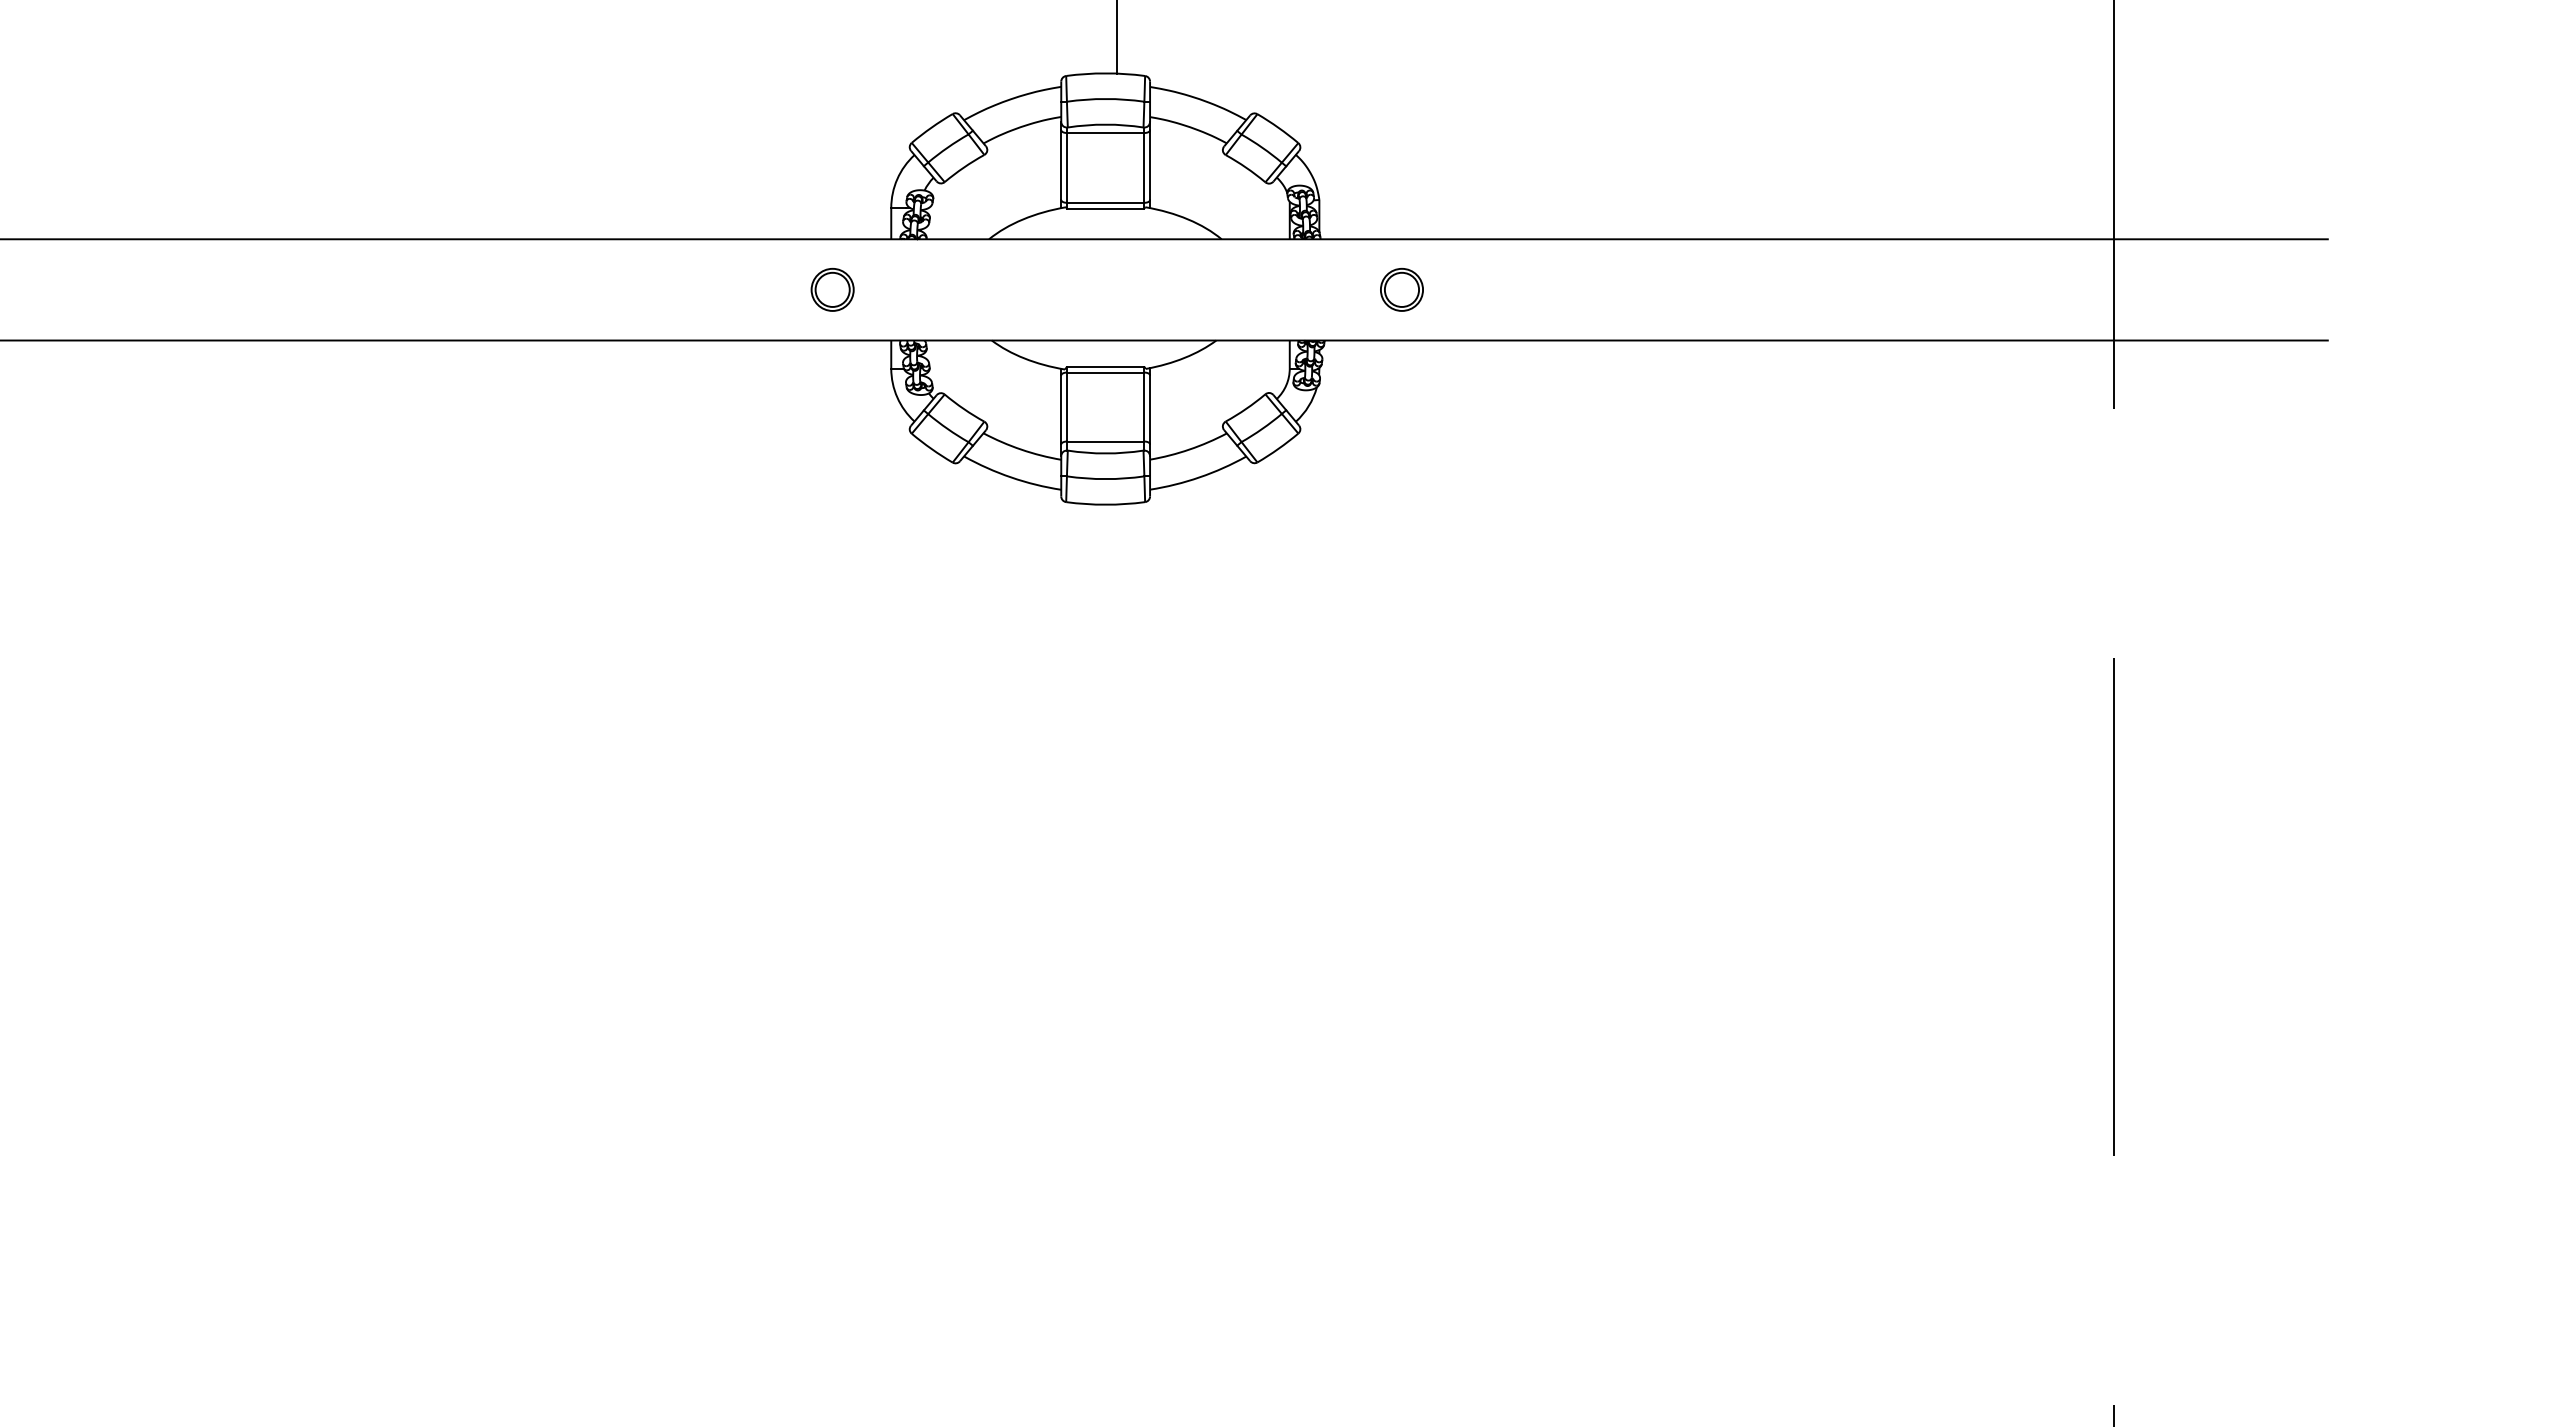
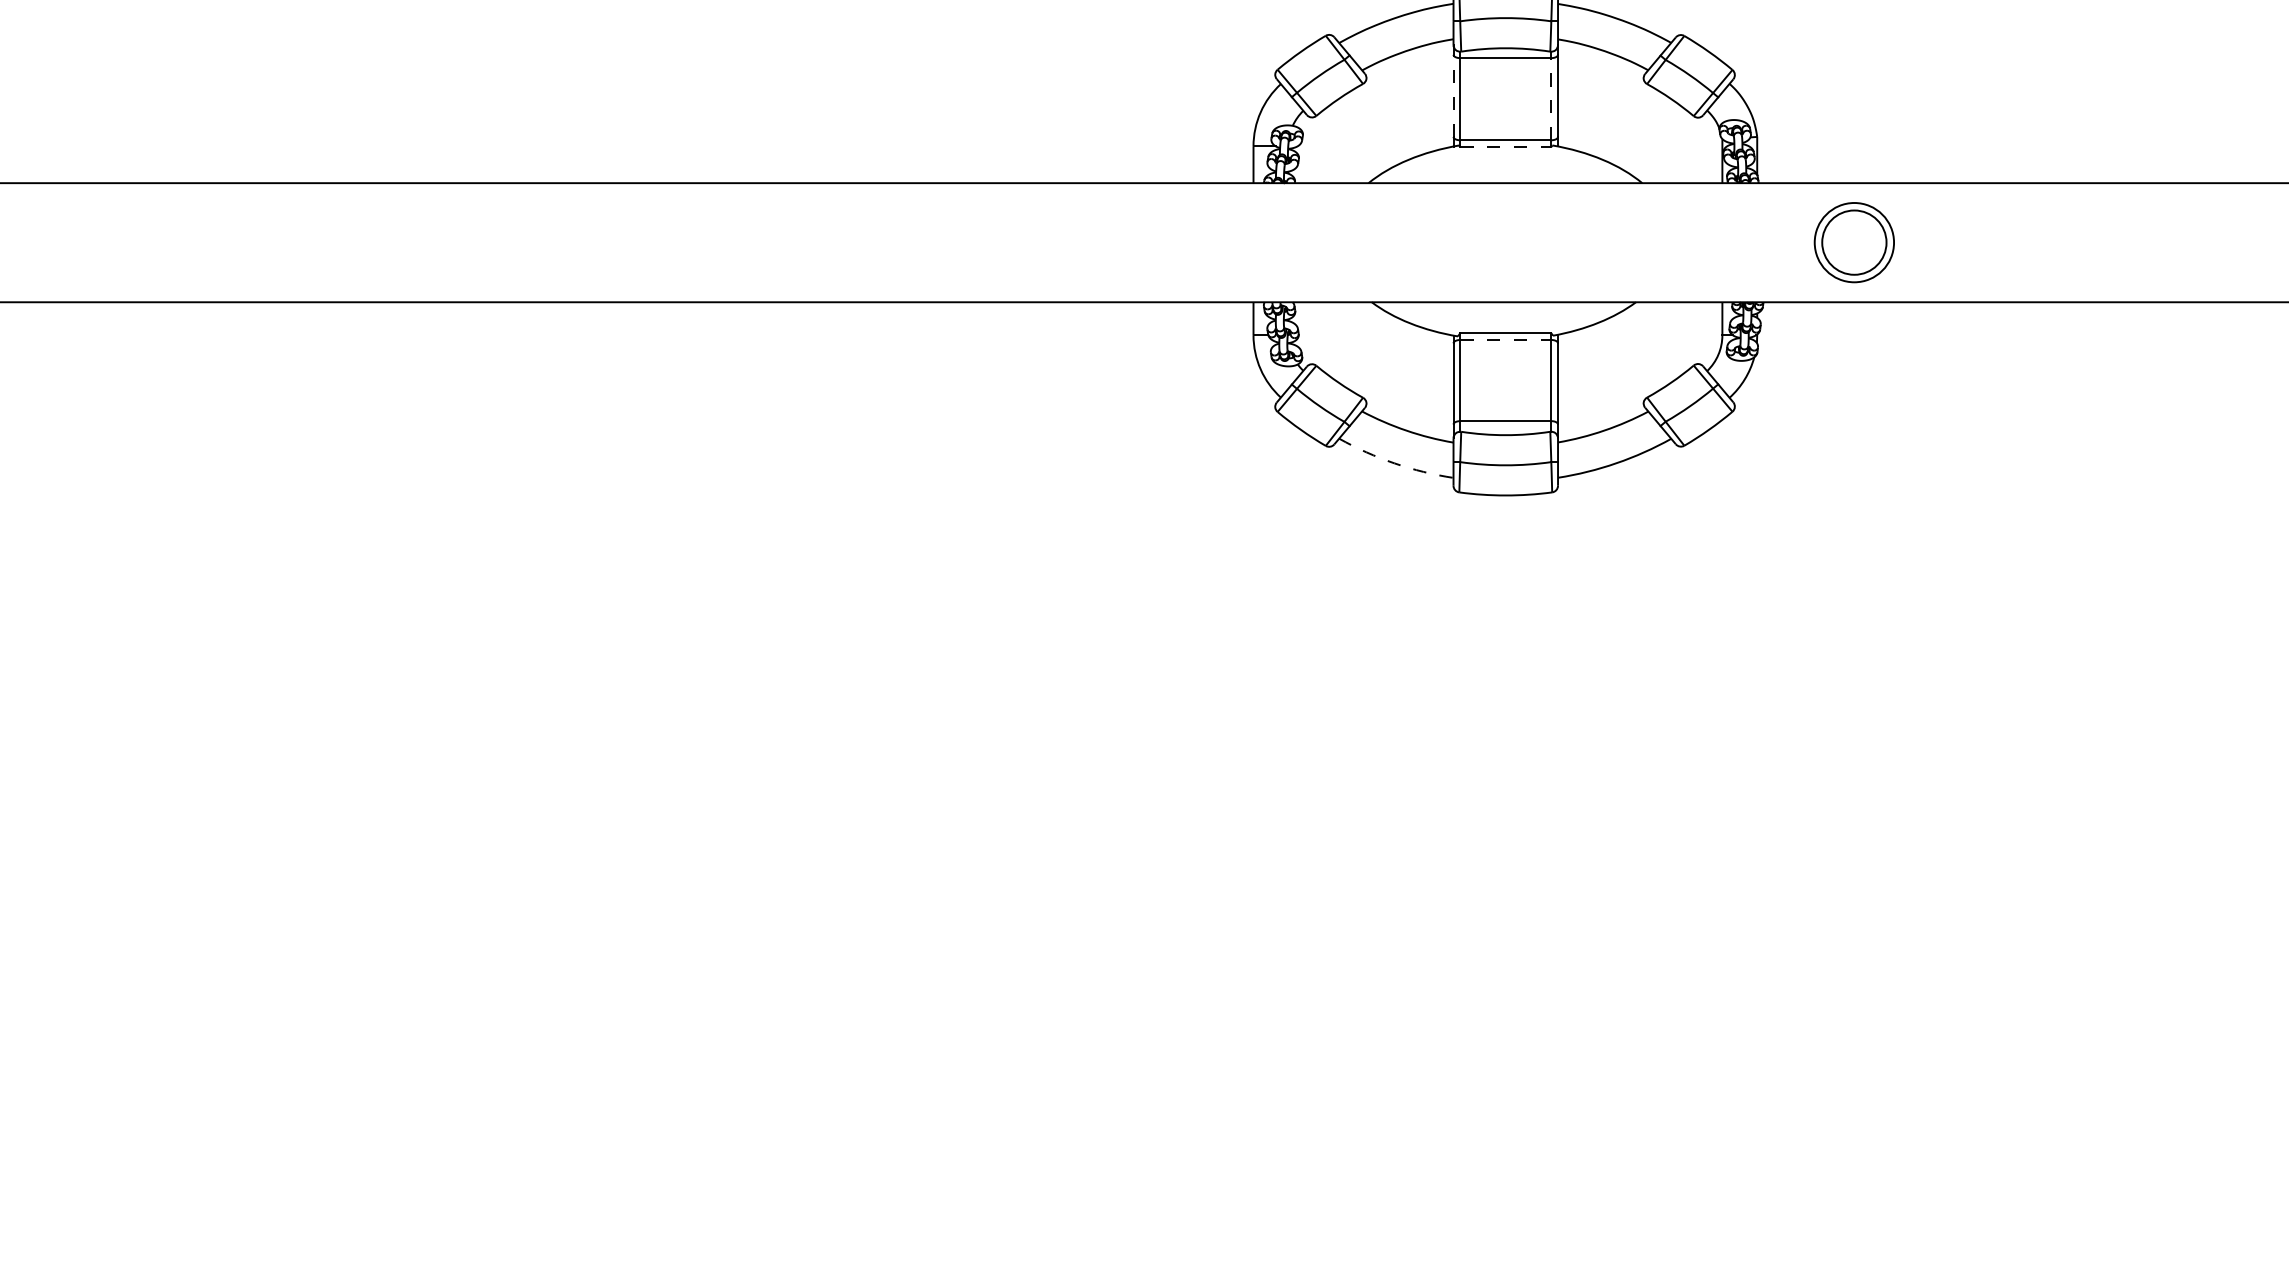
line: (1061, 165) -> (1453, 96), solid -> dashed
line: (1144, 167) -> (1551, 98), solid -> dashed
line: (1105, 208) -> (1505, 146), solid -> dashed
part: (832, 289) -> (1184, 242), removed
part: (1401, 289) -> (1853, 242), size x1.6
line: (1105, 372) -> (1505, 339), solid -> dashed
arc: (1011, 477) -> (1394, 463), solid -> dashed

